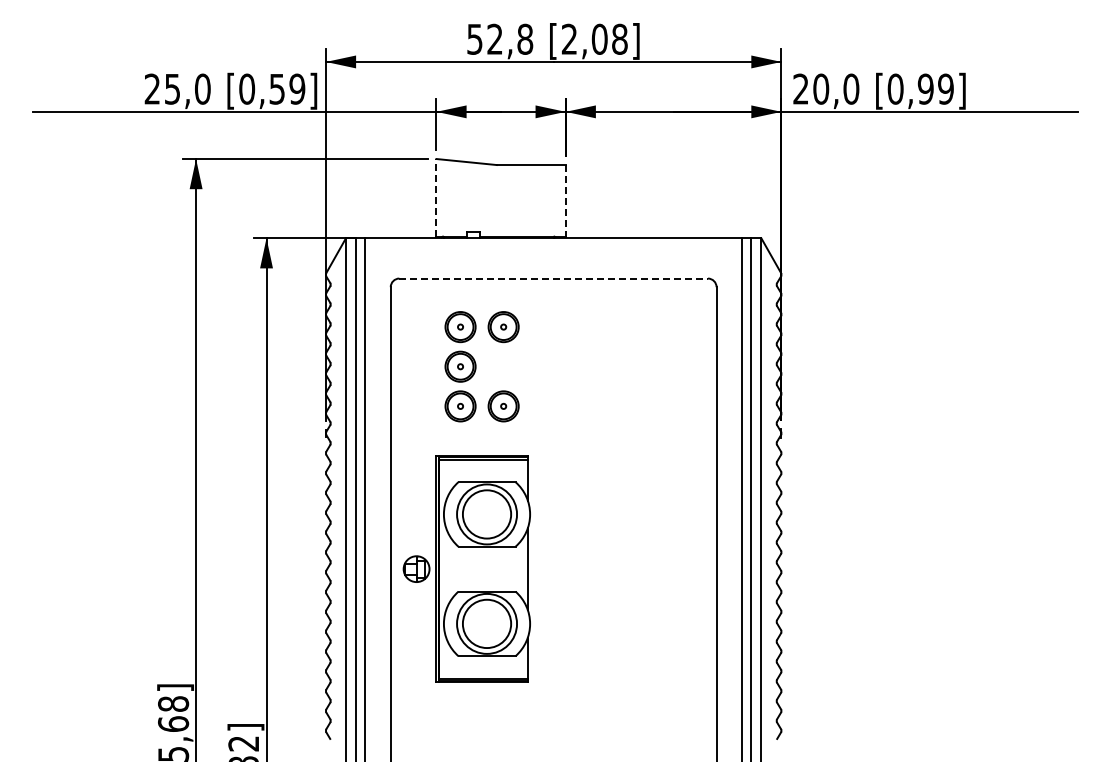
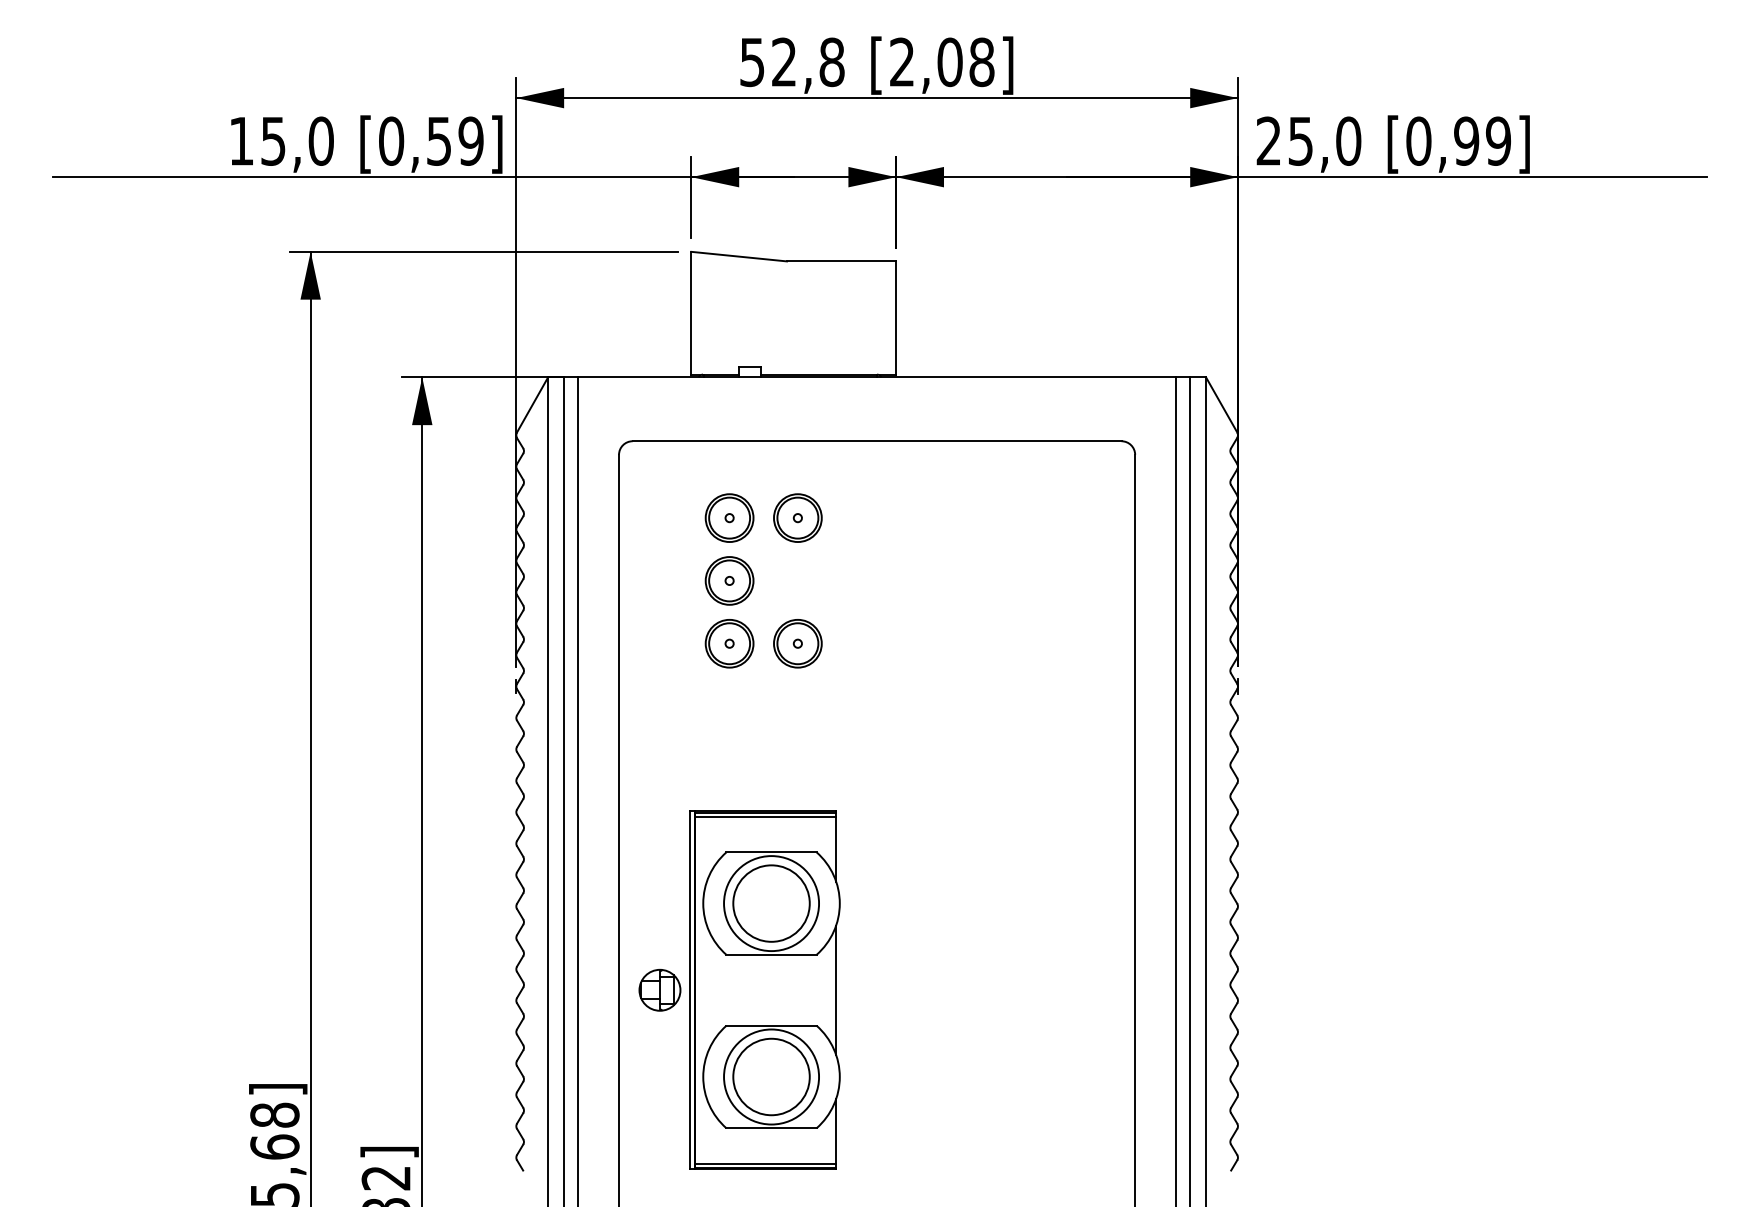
text: (151, 88) -> (240, 140), 25,0 -> 15,0
text: (821, 88) -> (1301, 140), 20,0 -> 25,0
line: (436, 197) -> (691, 312), dashed -> solid
line: (565, 201) -> (895, 319), dashed -> solid
line: (554, 278) -> (878, 441), dashed -> solid
part: (466, 568) -> (739, 989), moved

